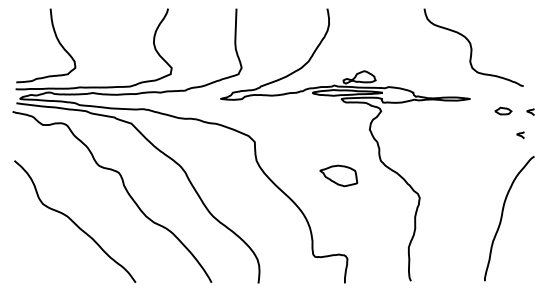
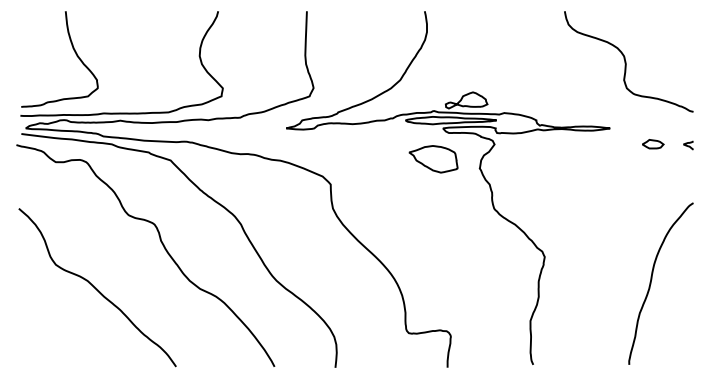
curve: (472, 47) -> (626, 61), moved
curve: (520, 135) -> (675, 175), removed
part: (338, 176) -> (433, 159), moved

